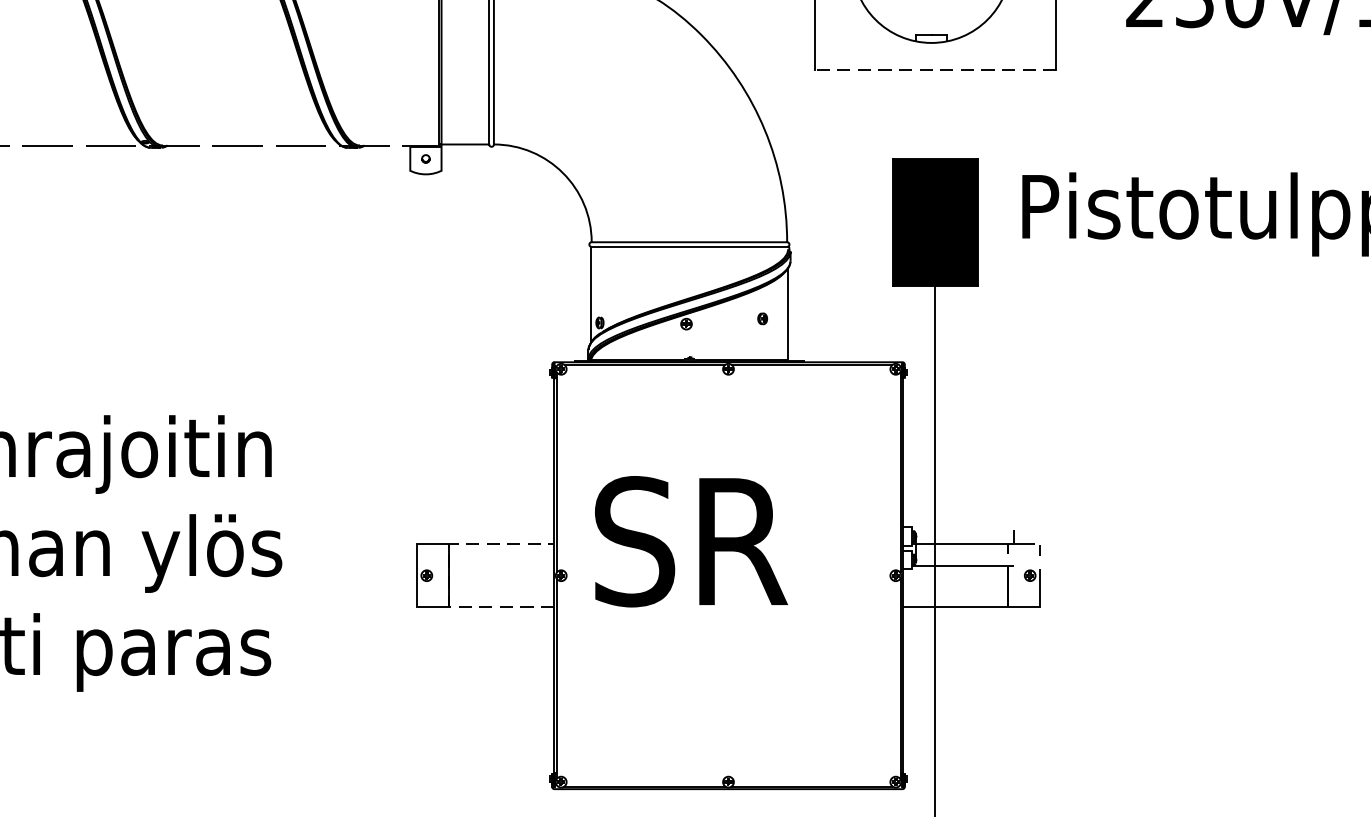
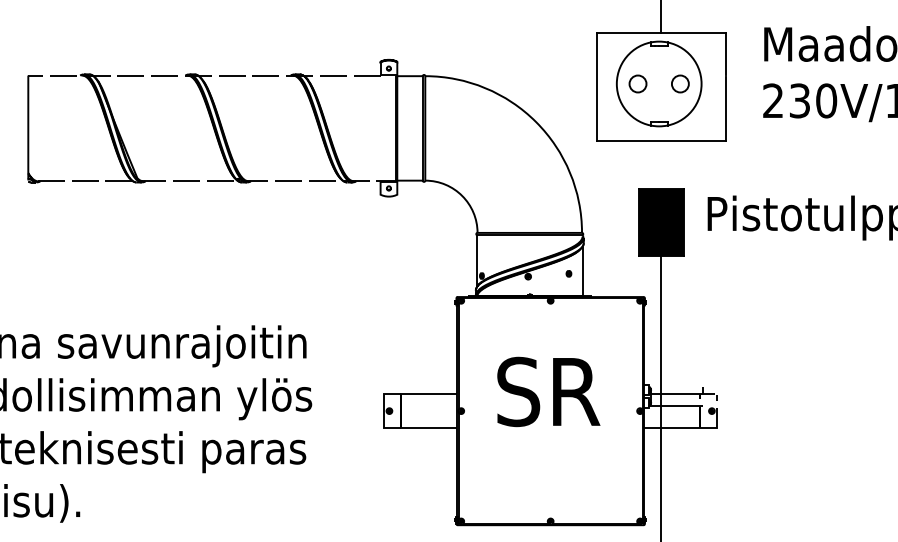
line: (935, 69) -> (661, 140), dashed -> solid
text: (690, 540) -> (548, 391), moved
line: (449, 576) -> (401, 411), dashed -> solid

